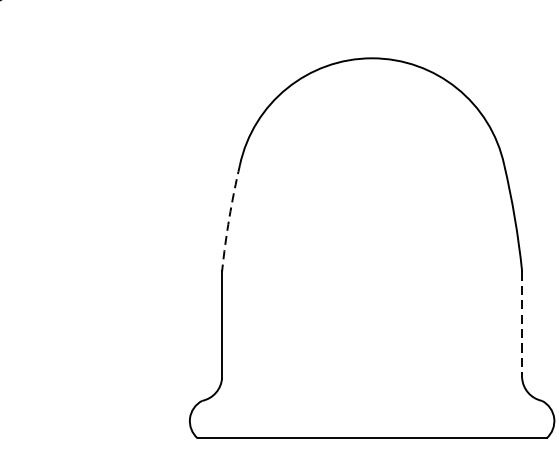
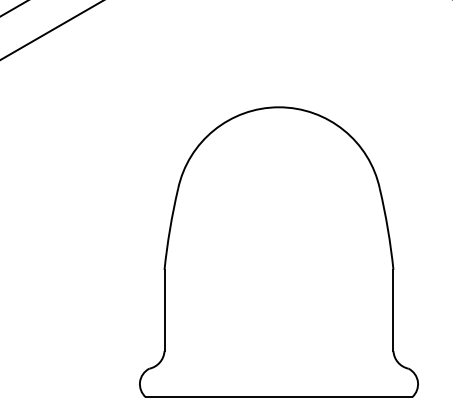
arc: (229, 218) -> (170, 229), dashed -> solid
line: (522, 324) -> (393, 310), dashed -> solid

